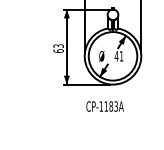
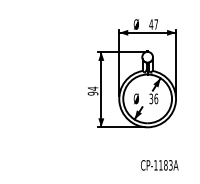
text: (58, 47) -> (92, 90), 63 -> 94
text: (118, 55) -> (153, 98), 41 -> 36
text: (104, 106) -> (159, 165), moved

